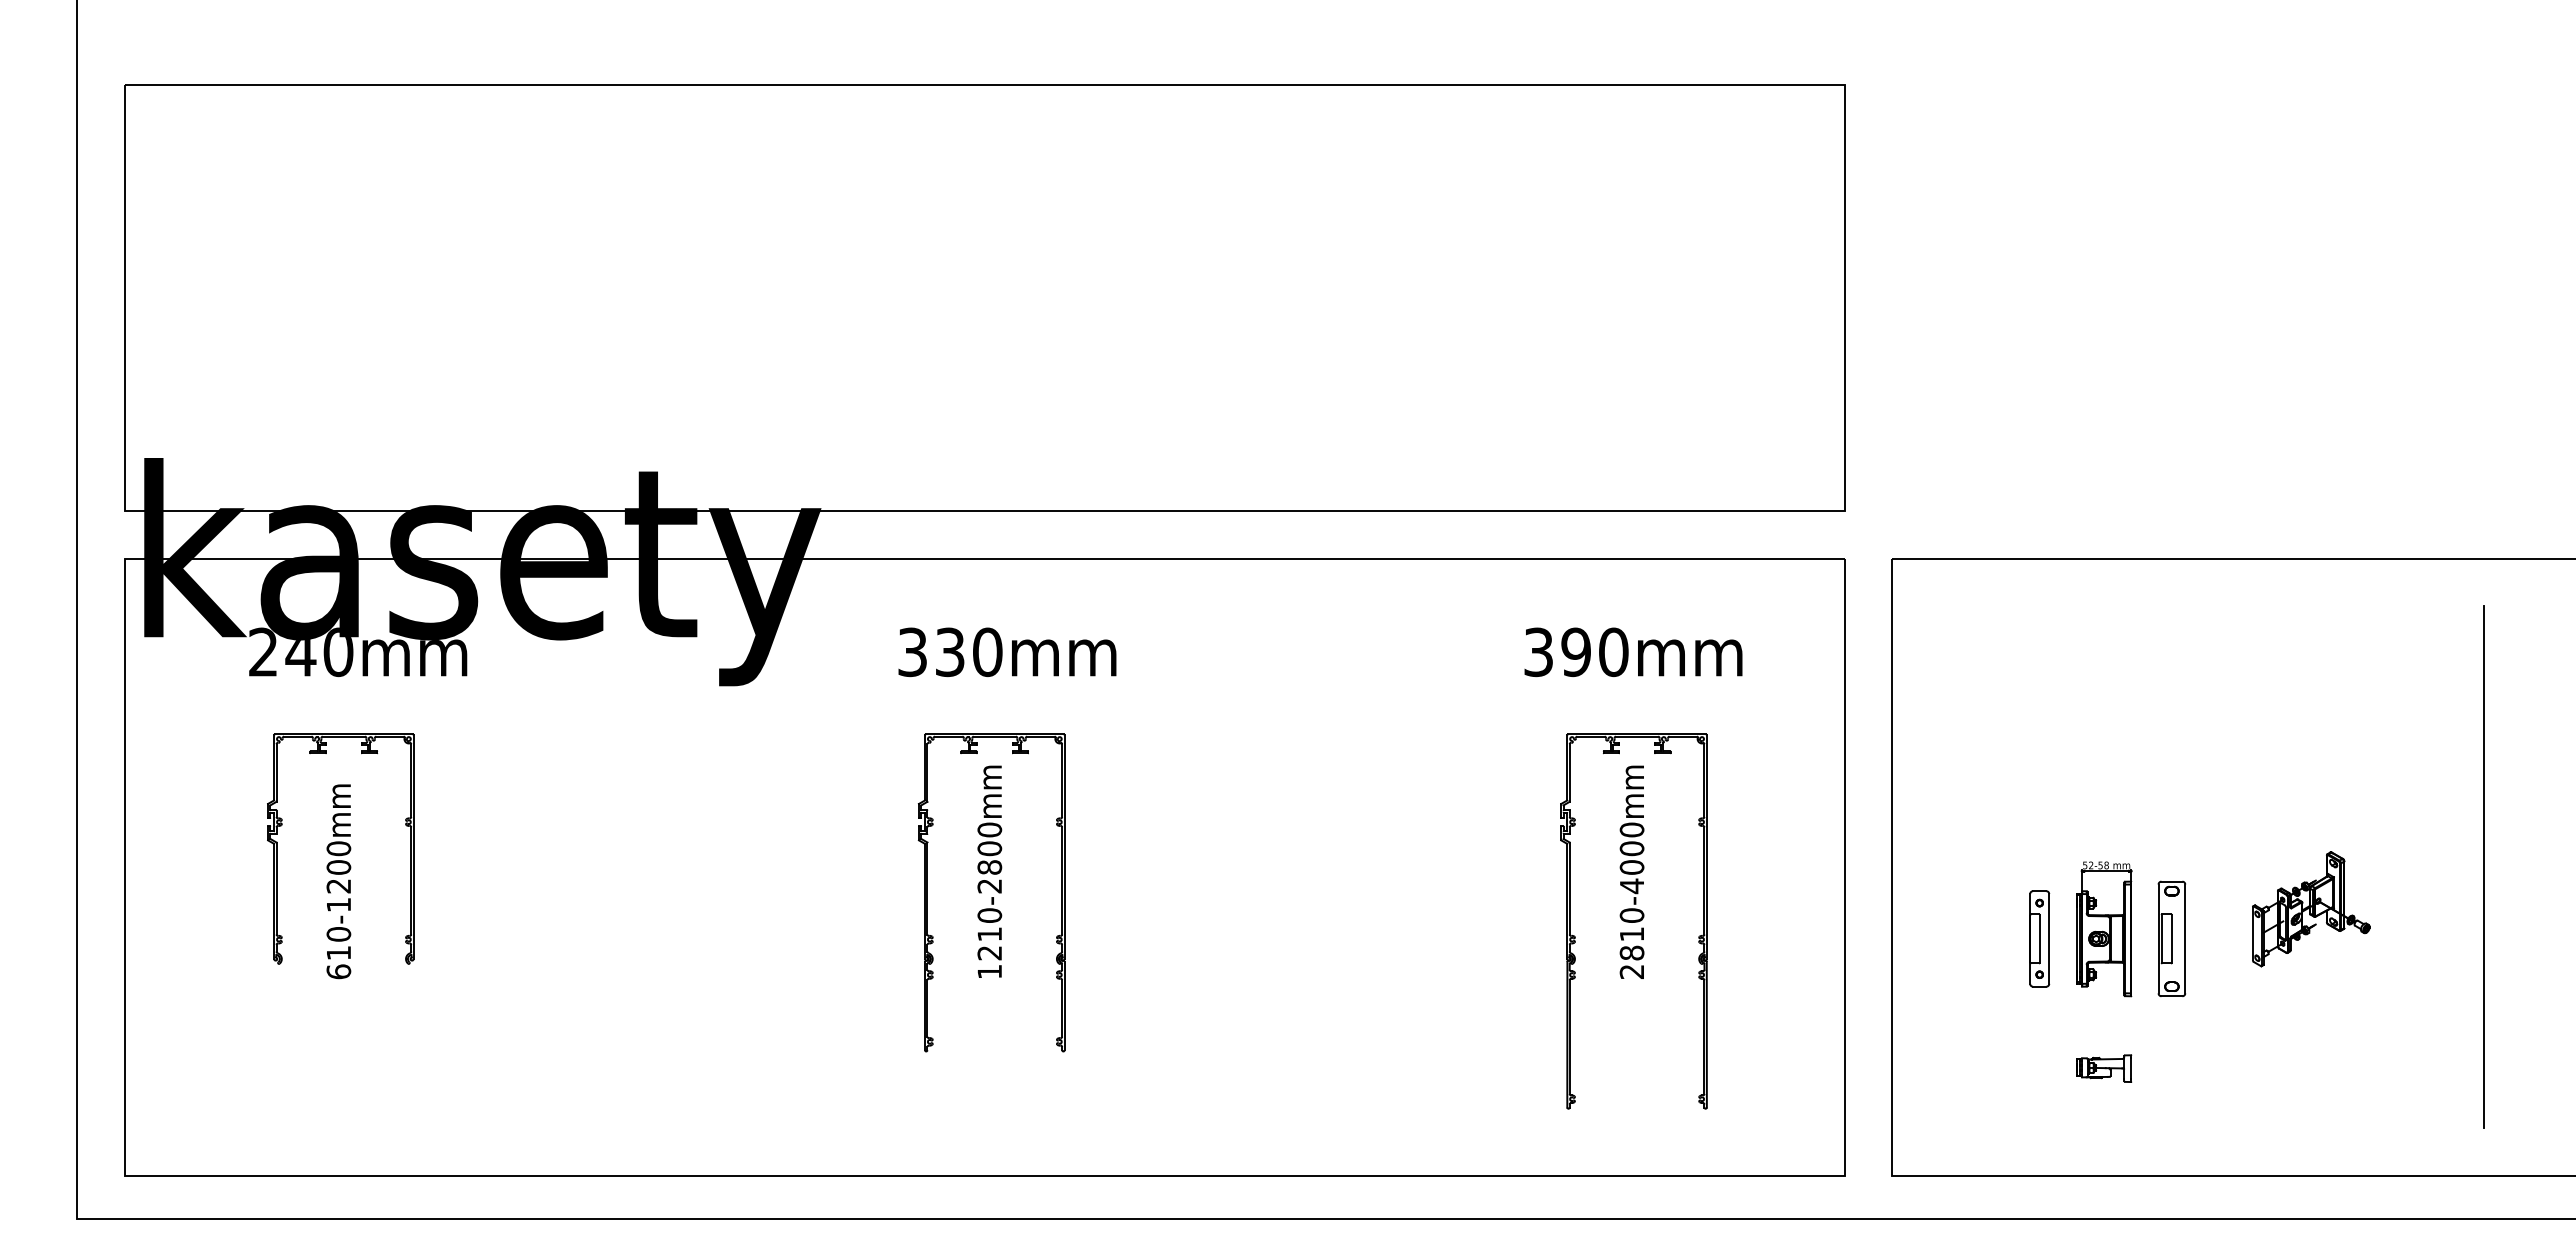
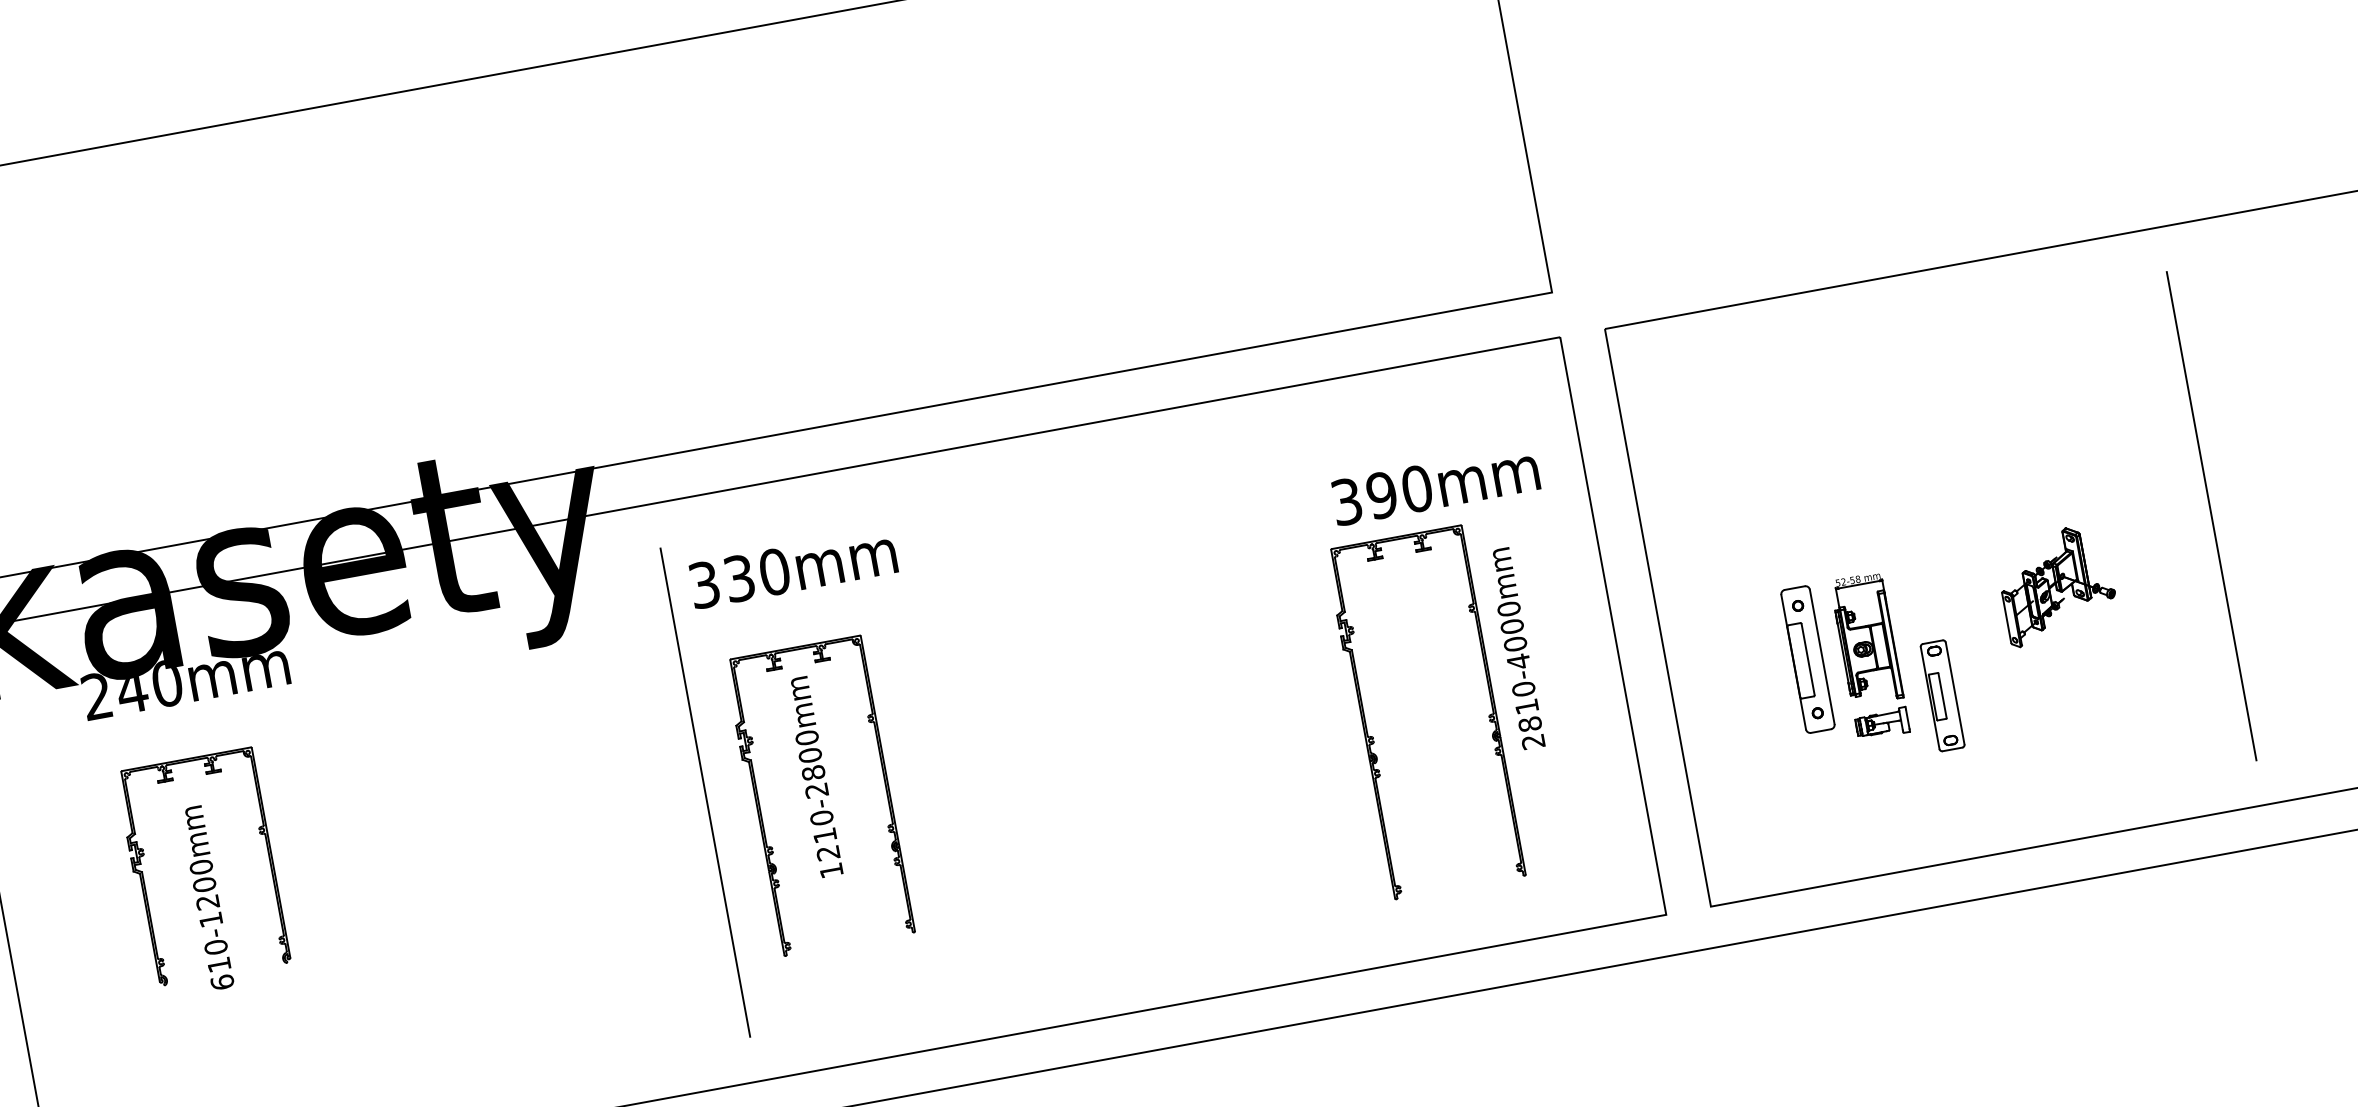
text: (1633, 652) -> (1435, 485), moved
line: (873, 866) -> (704, 792), added
text: (1631, 871) -> (1515, 648), moved
part: (2039, 938) -> (1807, 659), size x1.6
part: (2171, 938) -> (1942, 695), moved
part: (2104, 1068) -> (1882, 723), moved

